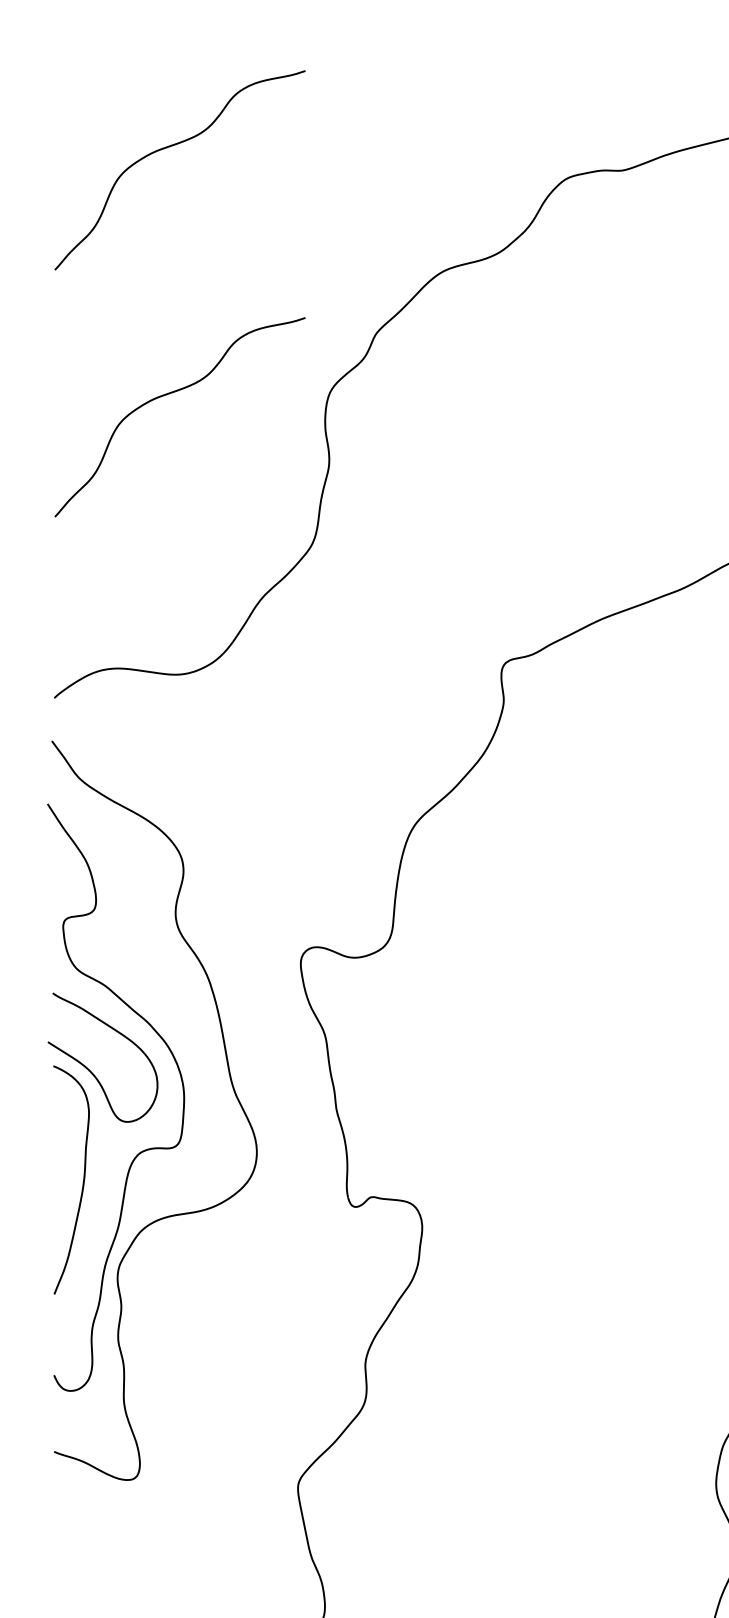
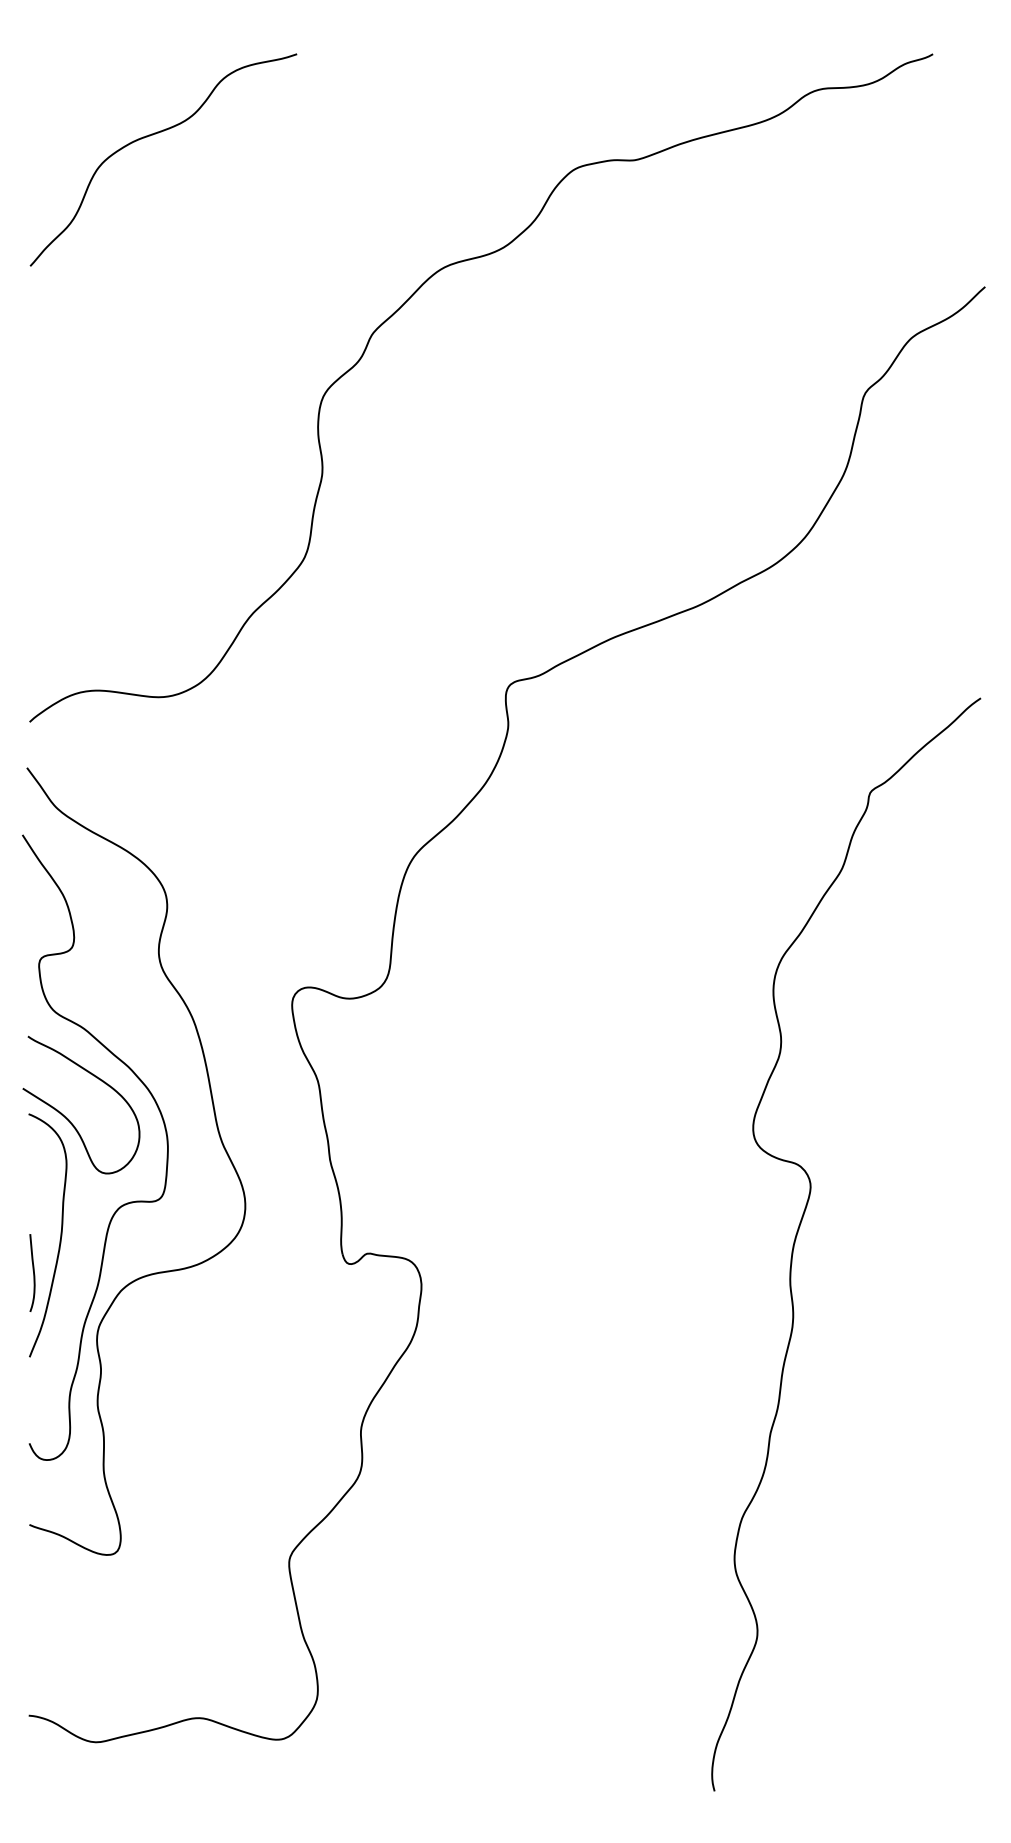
curve: (170, 394) -> (153, 398), removed
curve: (57, 1214) -> (33, 1272), added

